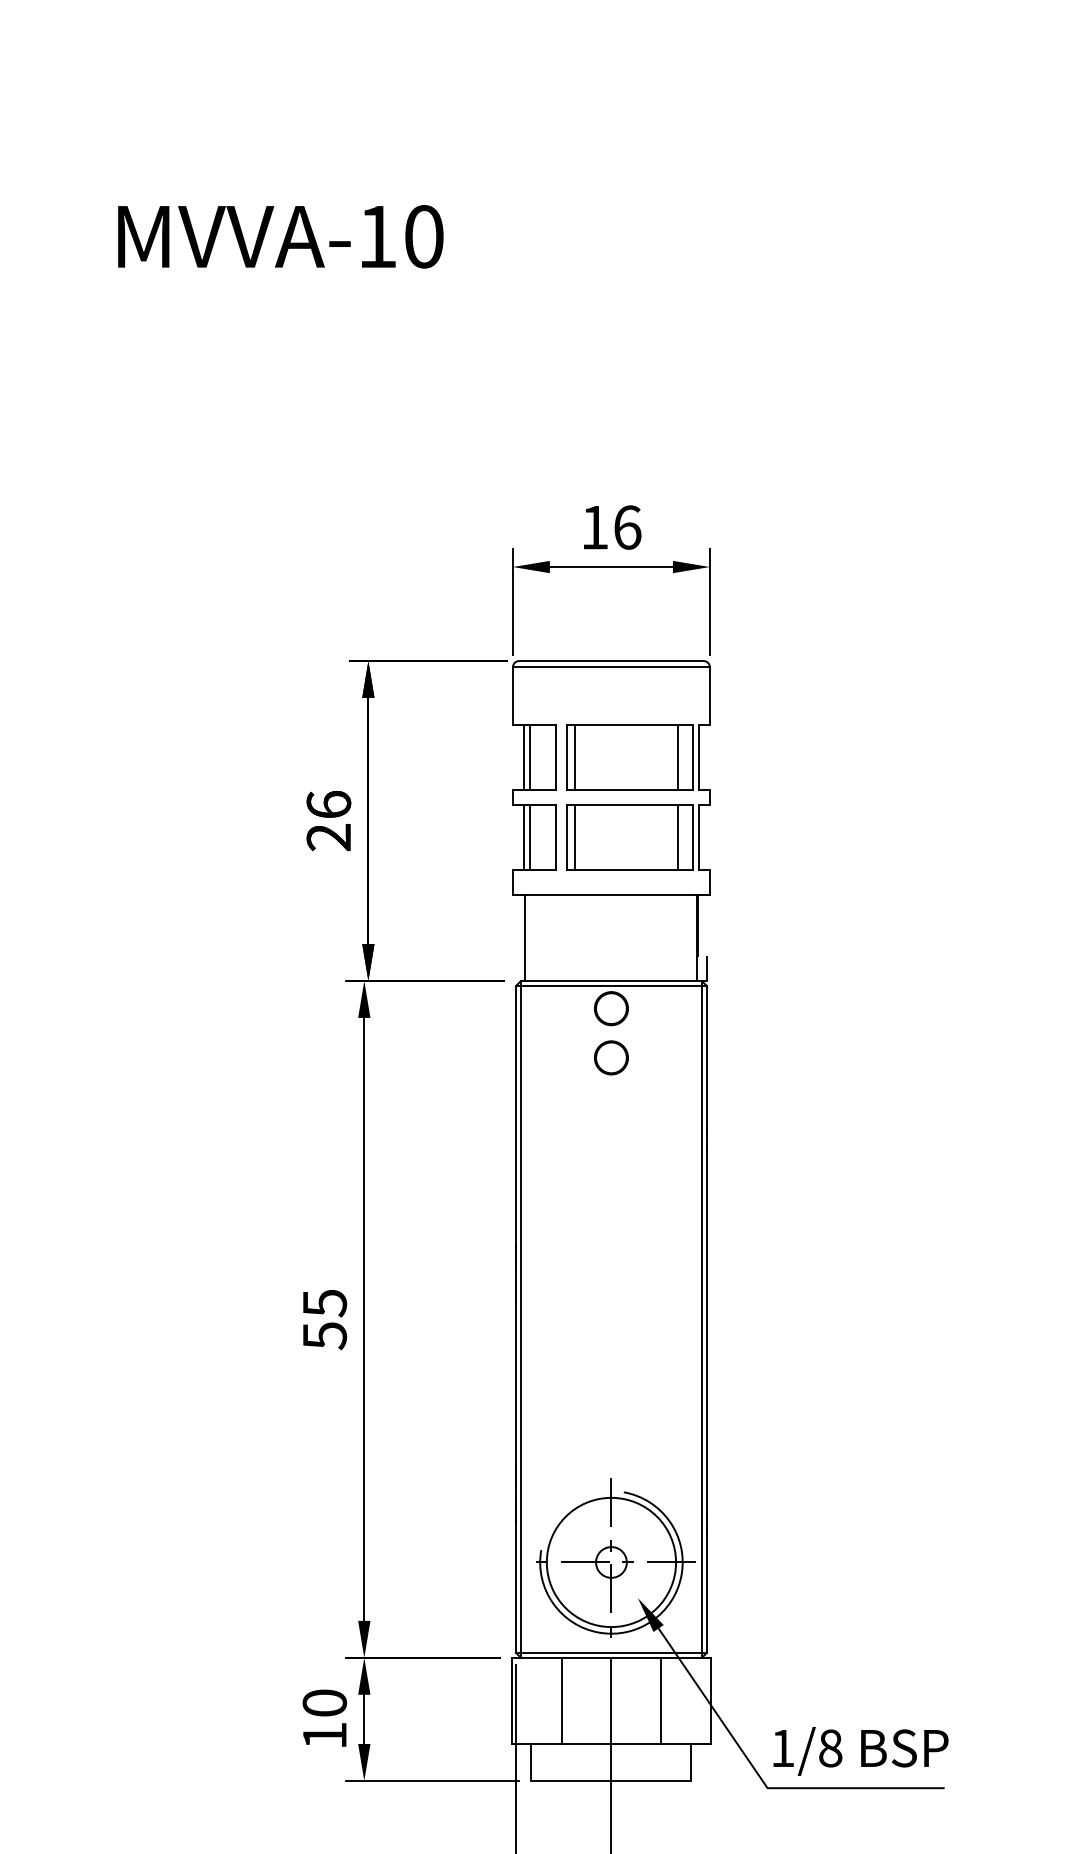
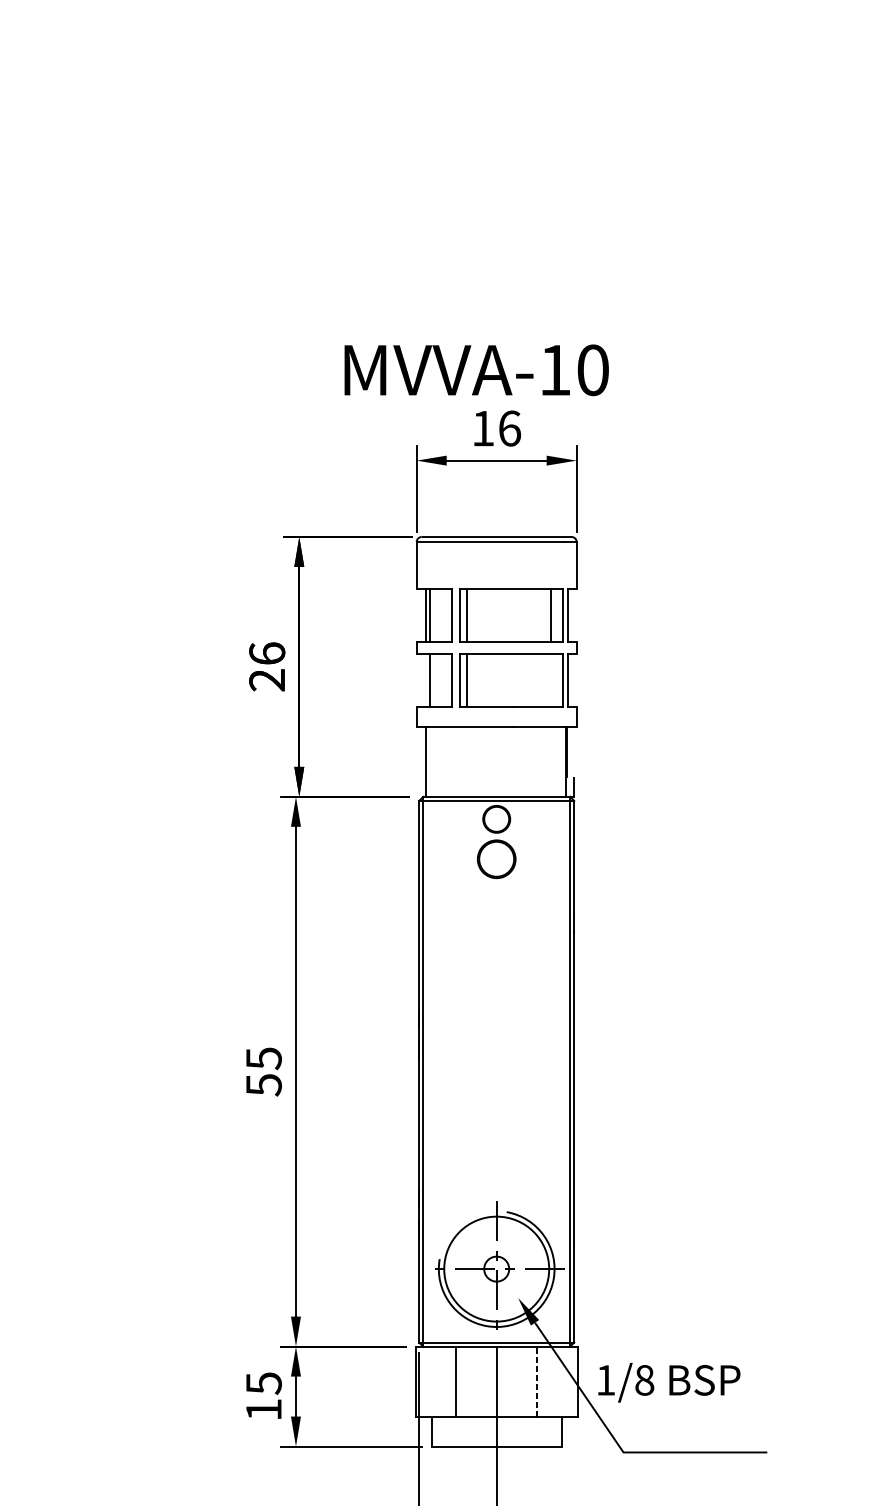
text: (280, 236) -> (476, 370), moved
line: (523, 837) -> (425, 680), removed
line: (678, 837) -> (551, 680), removed
circle: (611, 1057) -> (496, 858), size x1.4
line: (661, 1700) -> (537, 1381), solid -> dashed
text: (324, 1703) -> (263, 1383), 10 -> 15
text: (860, 1751) -> (668, 1382), moved

